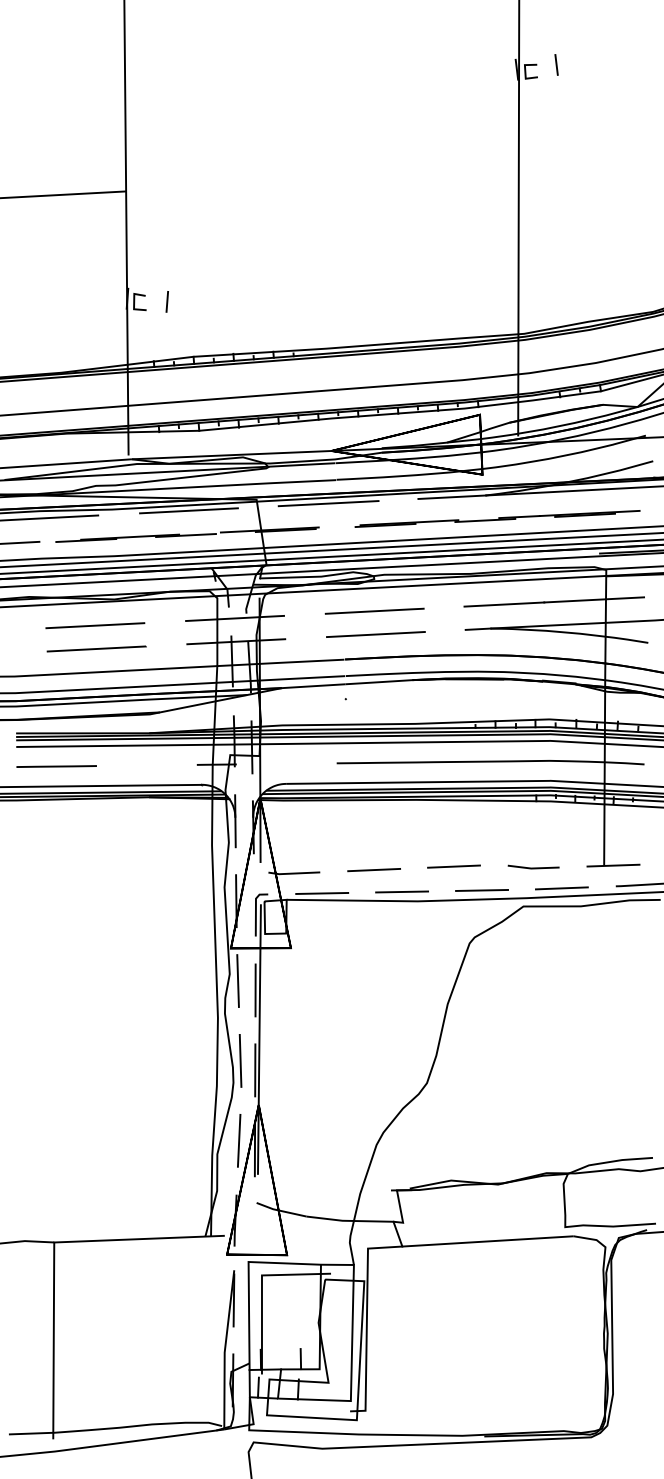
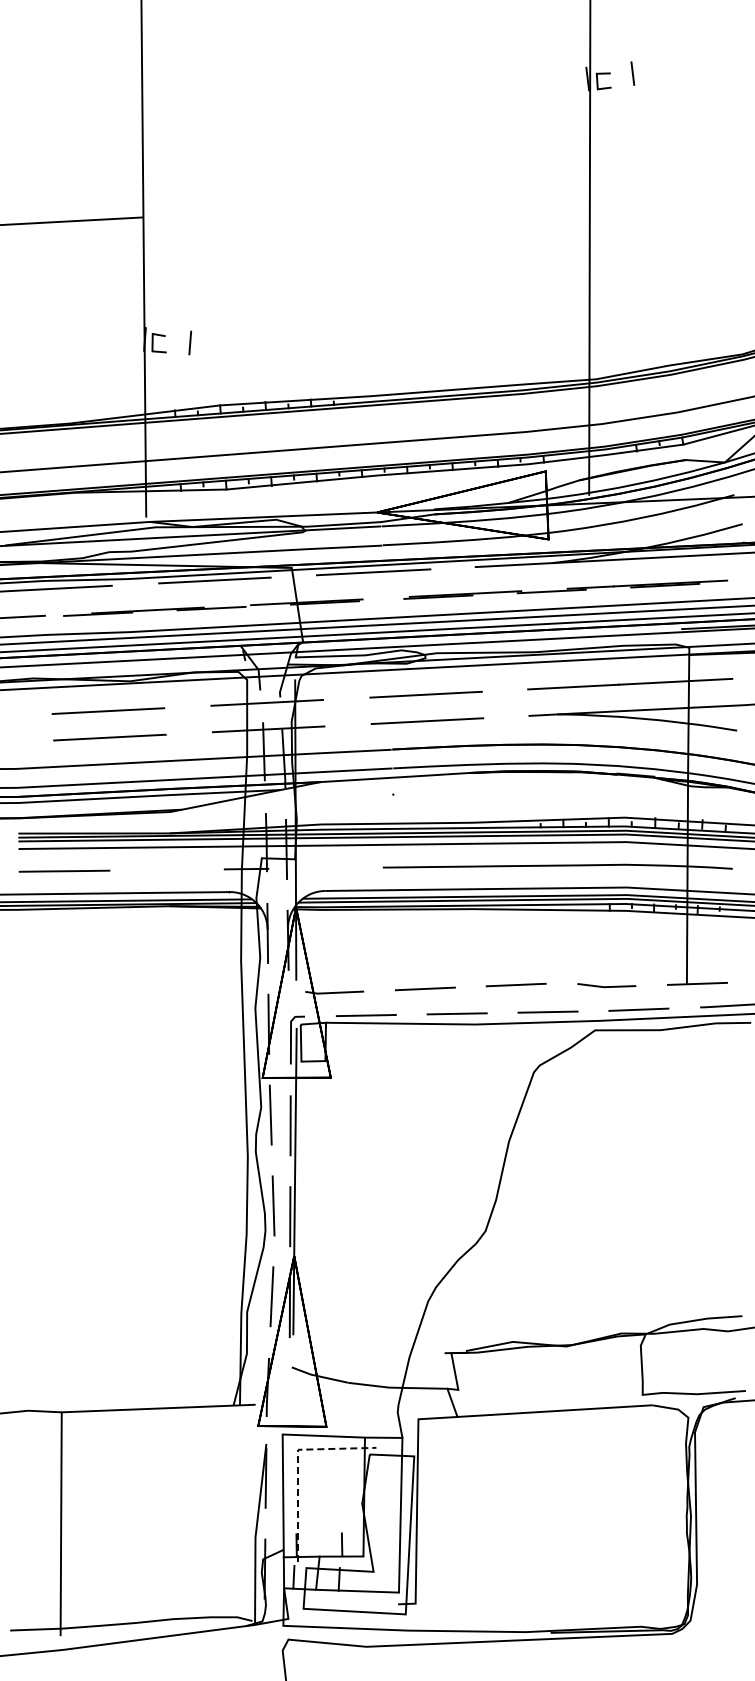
line: (261, 1289) -> (297, 1465), solid -> dashed

